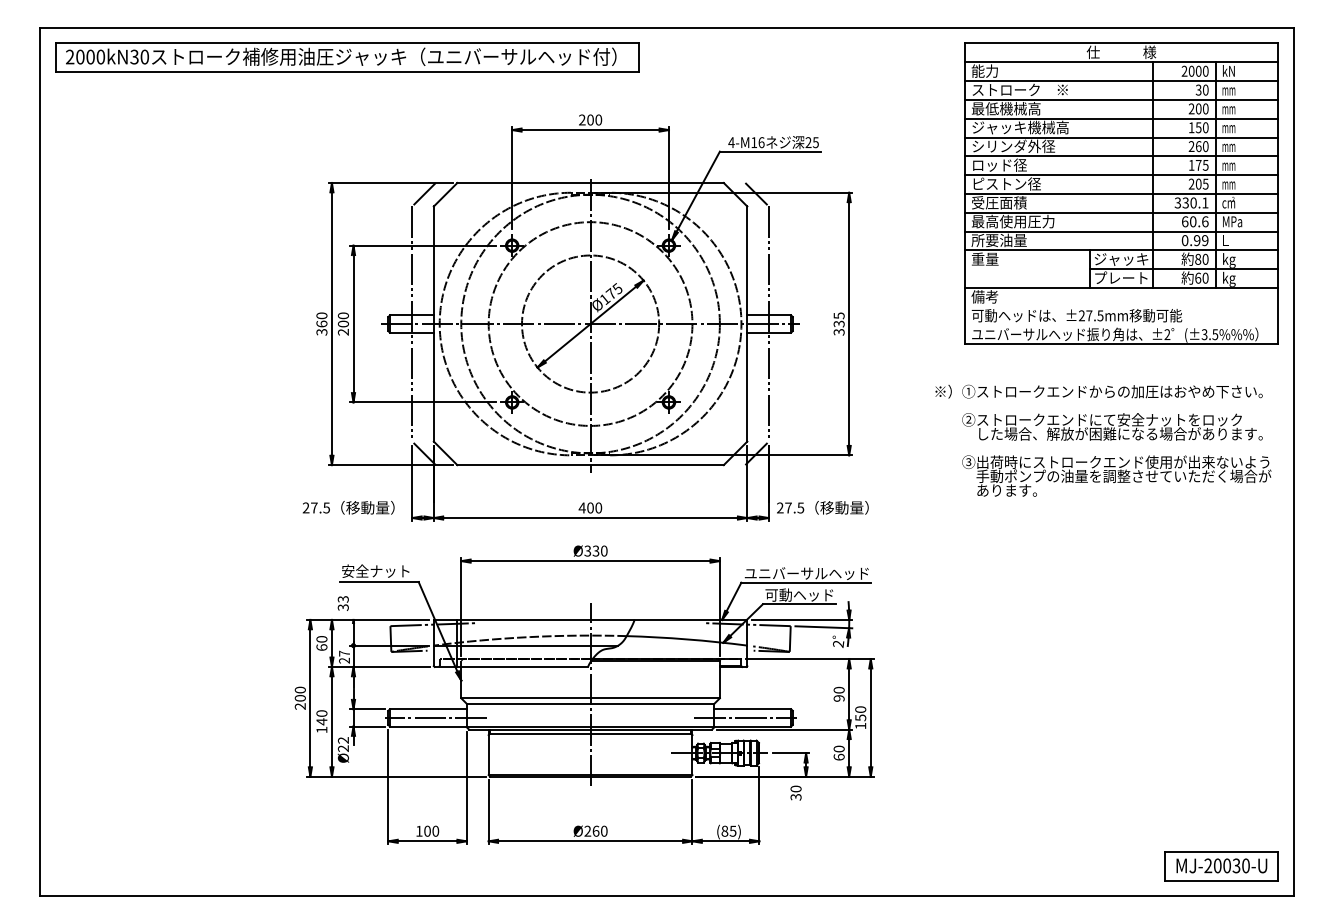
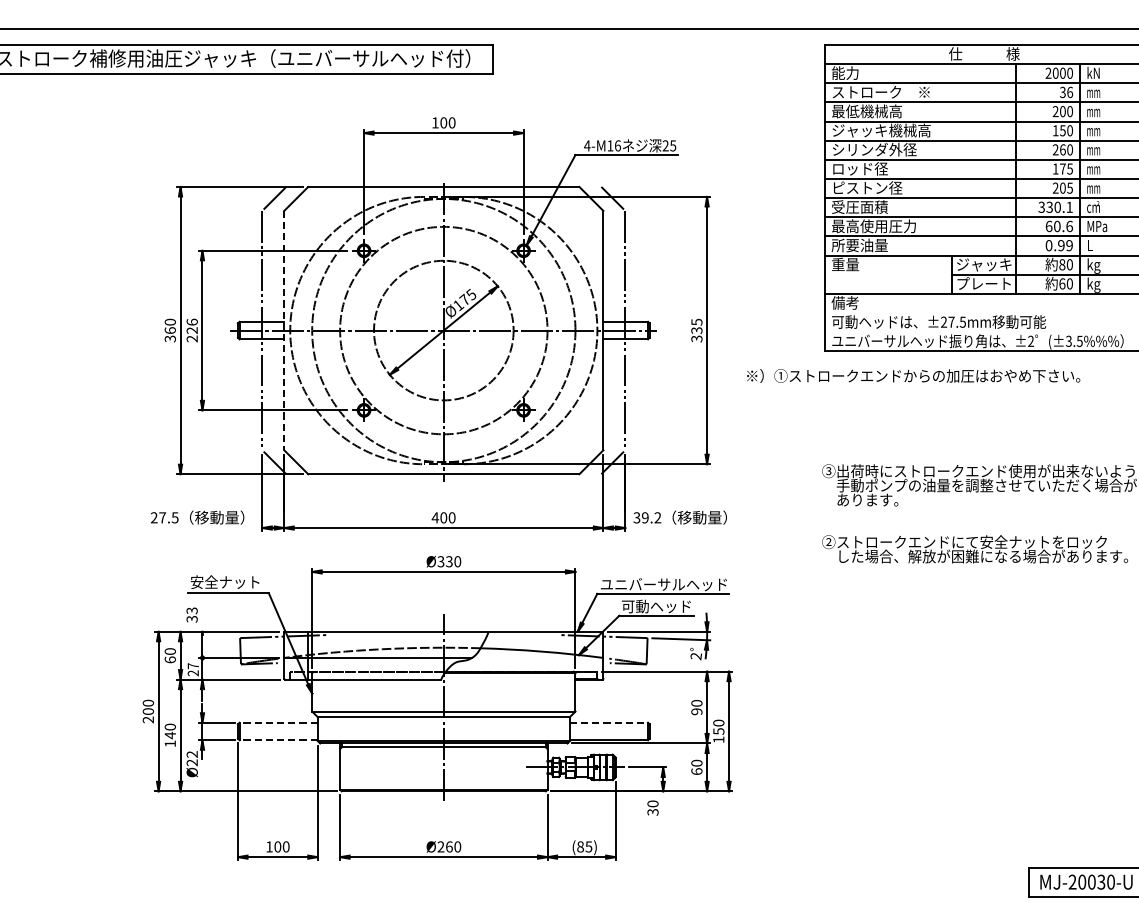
text: (1205, 89) -> (1069, 91), 30 -> 36
text: (582, 119) -> (435, 122), 200 -> 100
text: (343, 319) -> (192, 325), 200 -> 226
line: (433, 324) -> (283, 331), solid -> dashed
text: (1098, 391) -> (913, 375), moved
text: (1112, 426) -> (975, 548), moved
text: (790, 507) -> (647, 517), 27.5 -> 39.2
line: (427, 709) -> (277, 722), solid -> dashed
line: (753, 709) -> (609, 722), solid -> dashed
line: (435, 717) -> (285, 731), removed
line: (745, 717) -> (601, 731), removed
line: (427, 726) -> (277, 740), solid -> dashed

